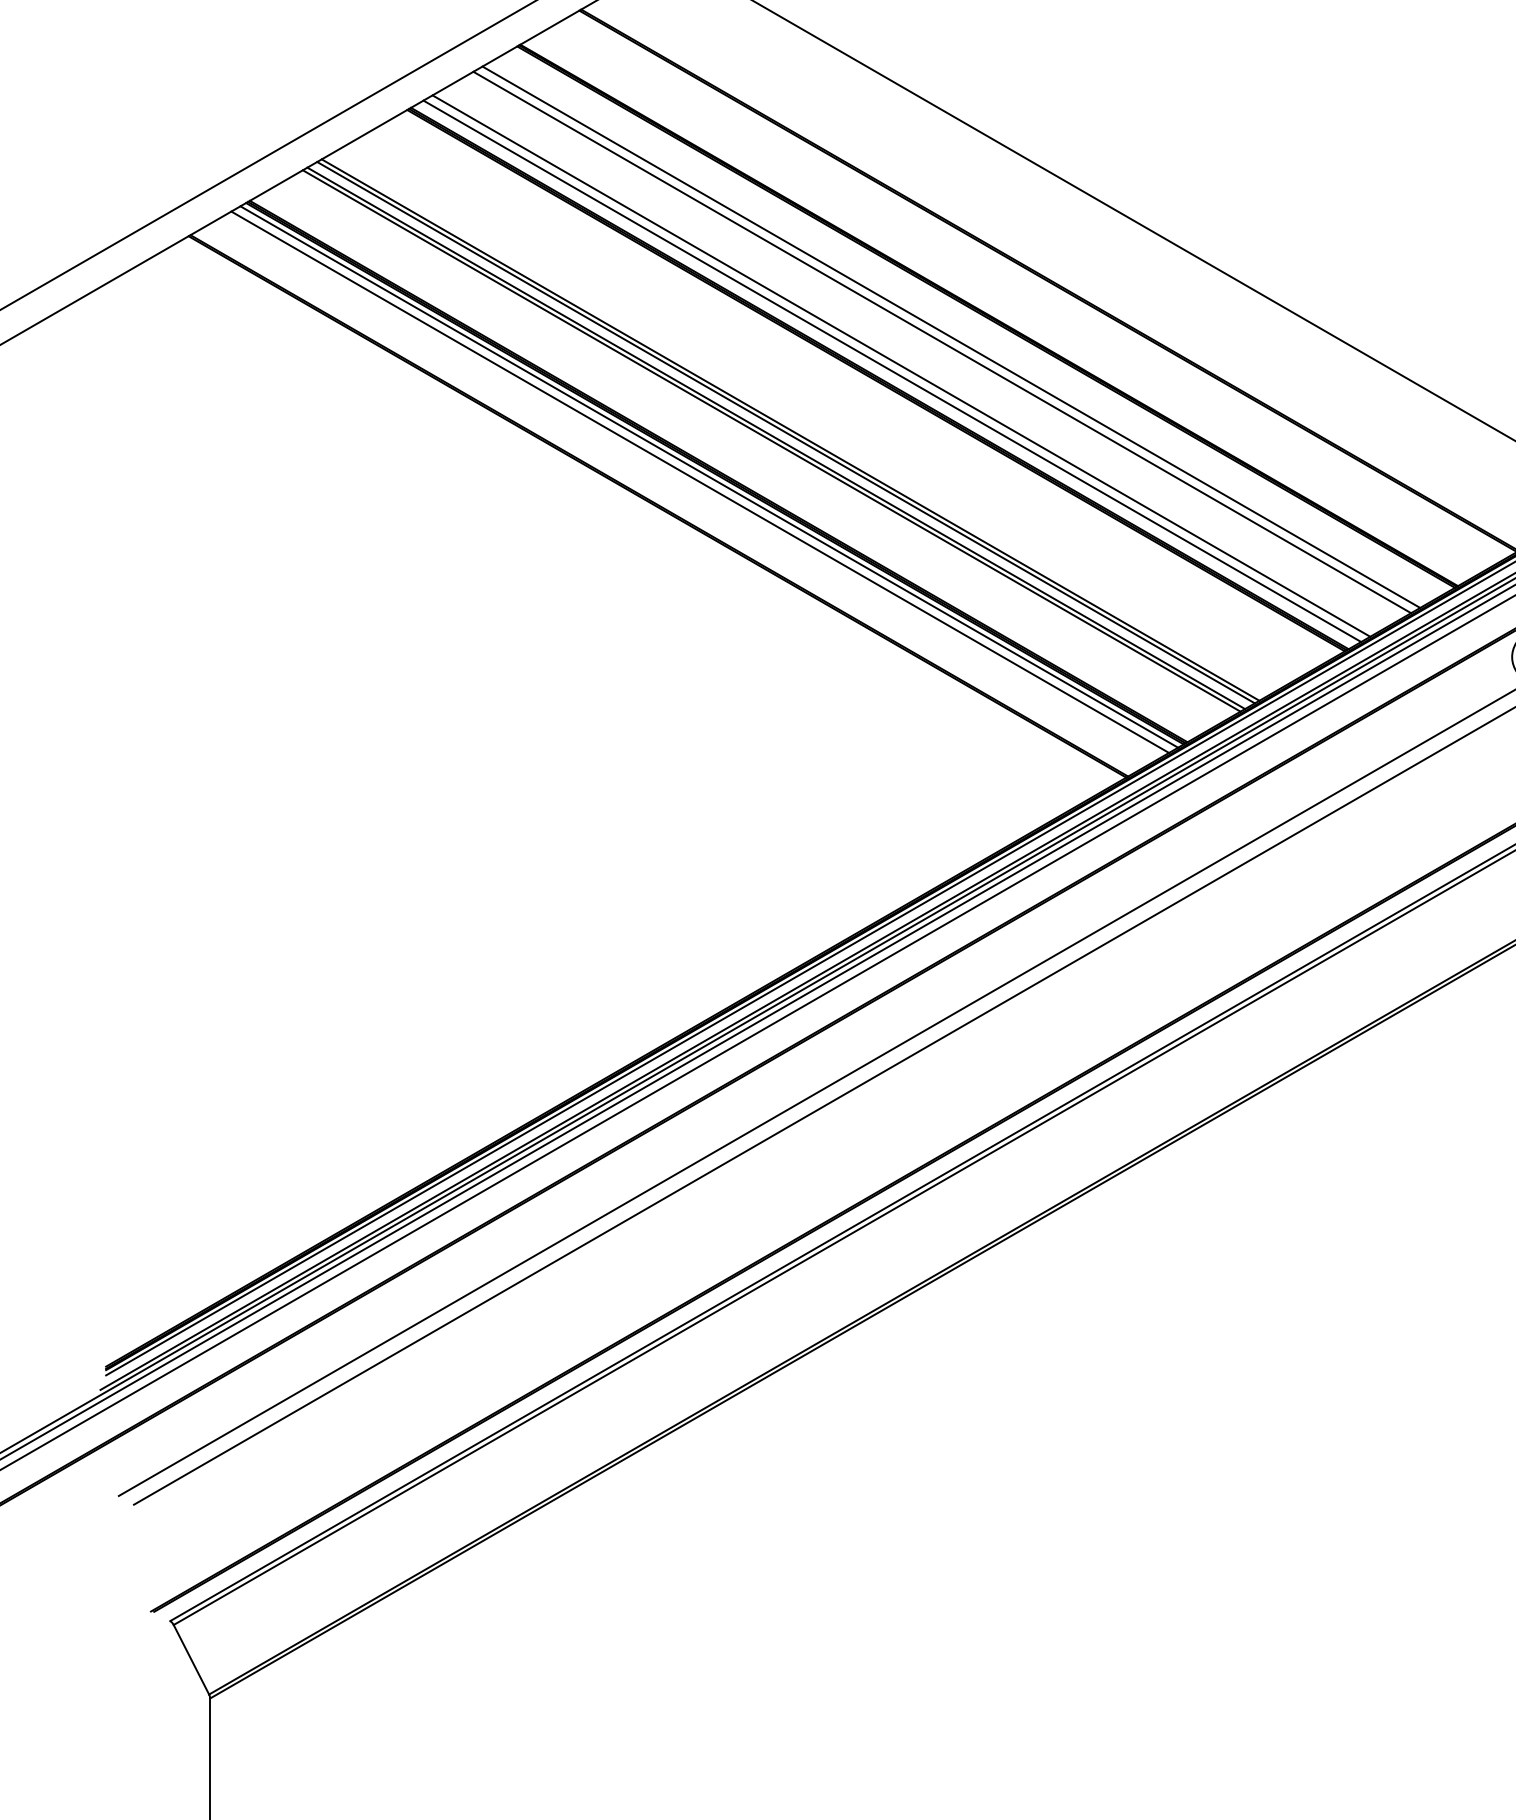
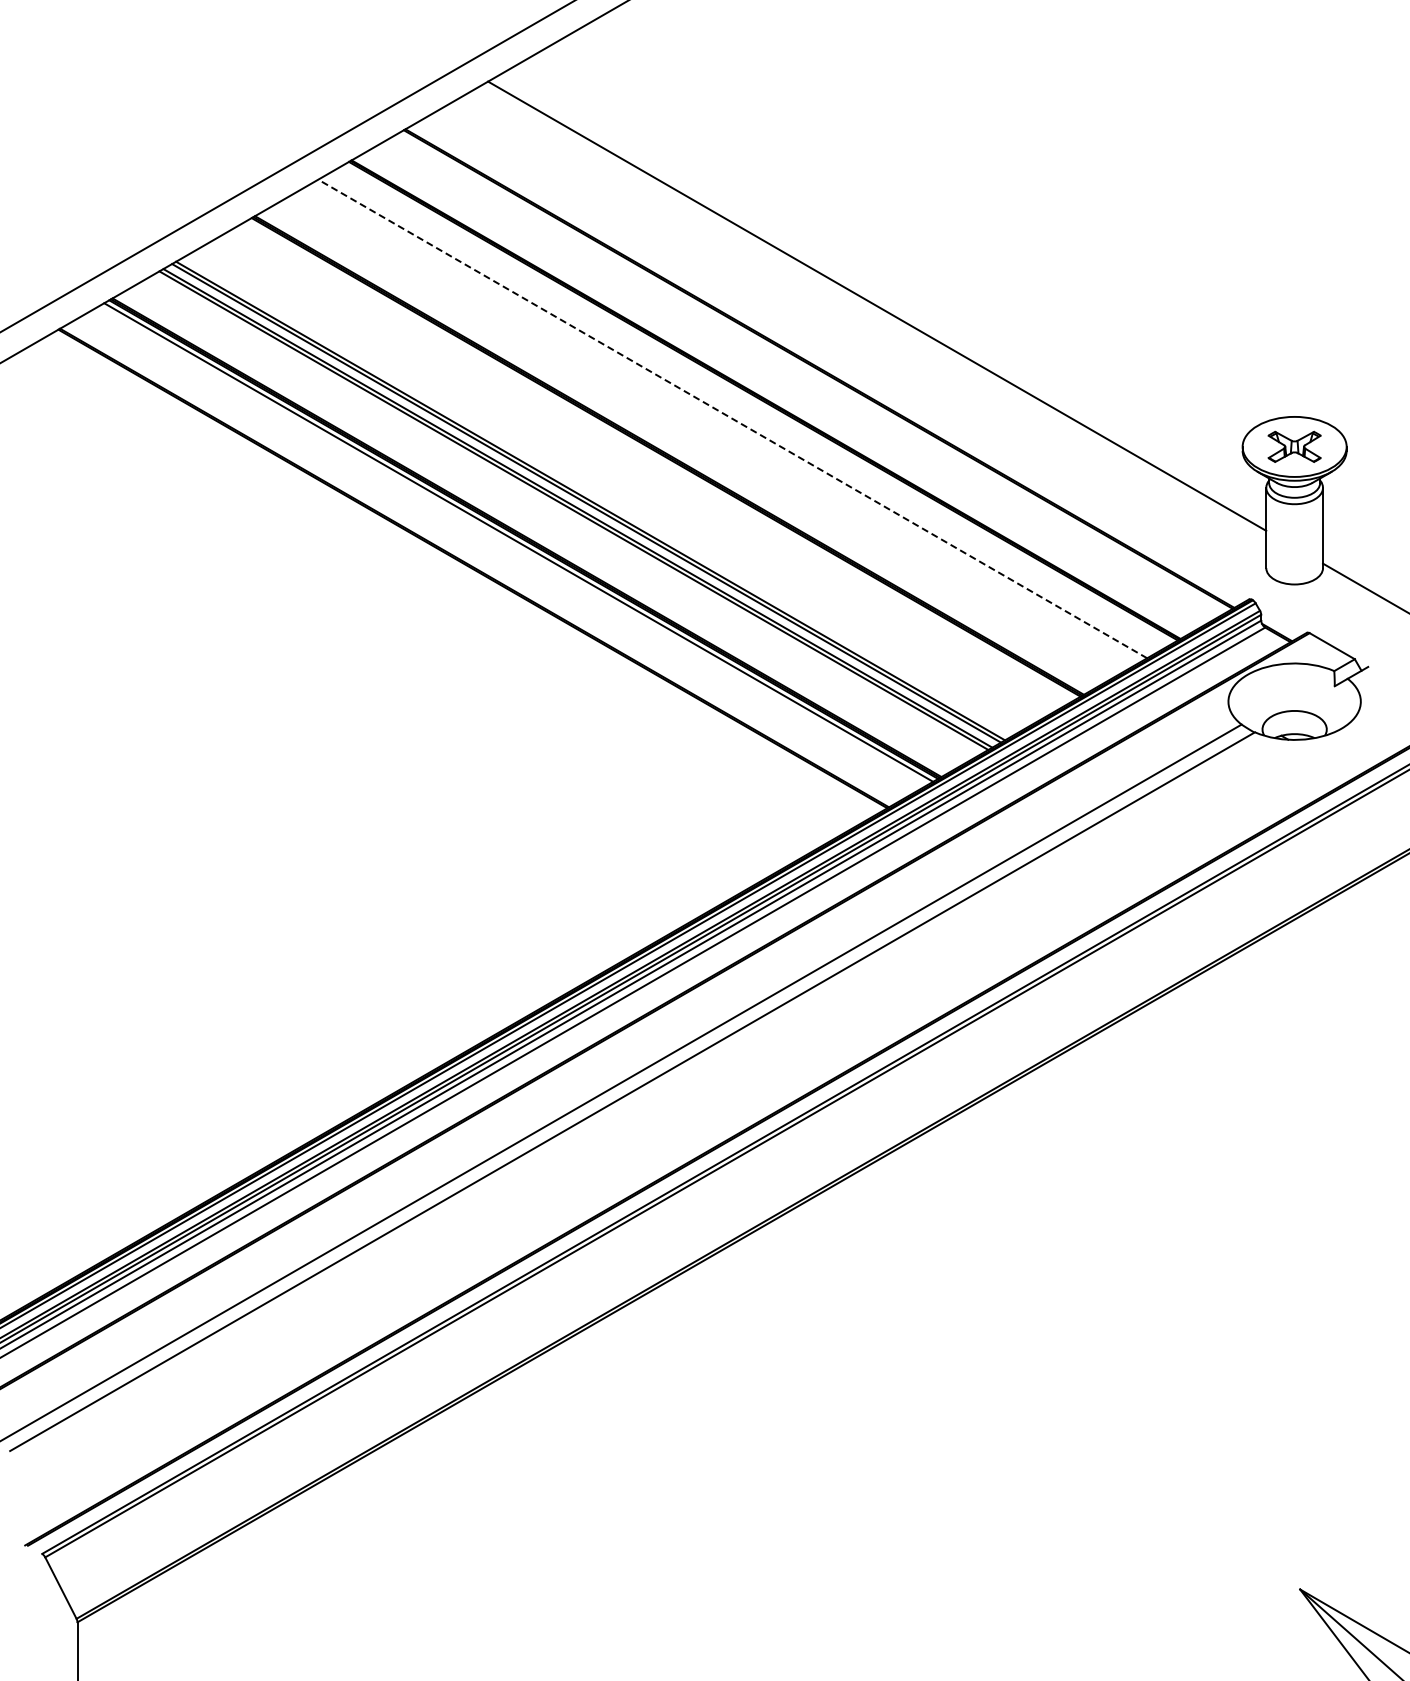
line: (951, 336) -> (732, 418), solid -> dashed
line: (942, 342) -> (724, 423), removed
line: (901, 366) -> (688, 444), removed
line: (892, 370) -> (680, 448), removed
line: (699, 481) -> (510, 546), removed

